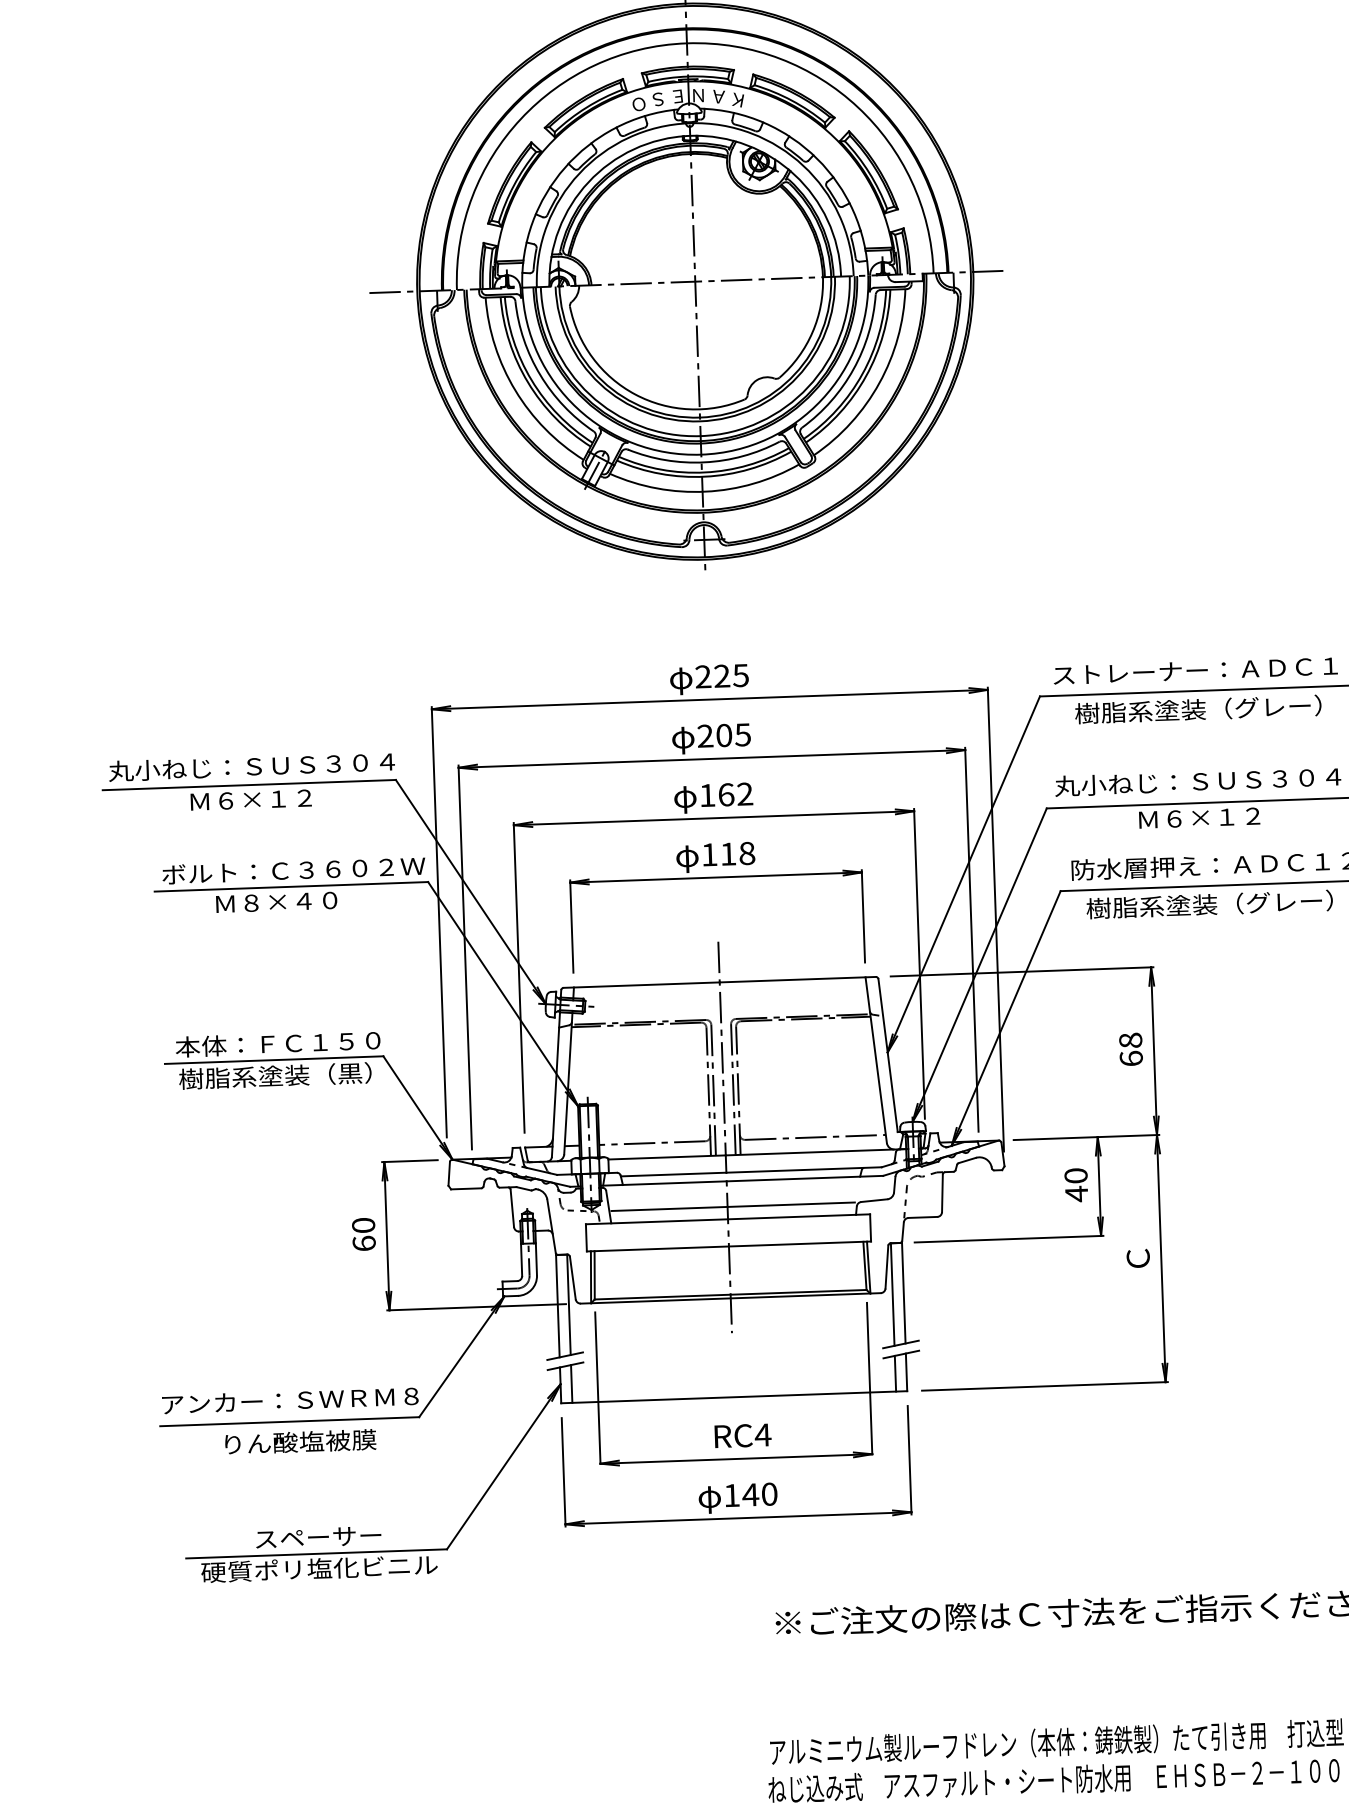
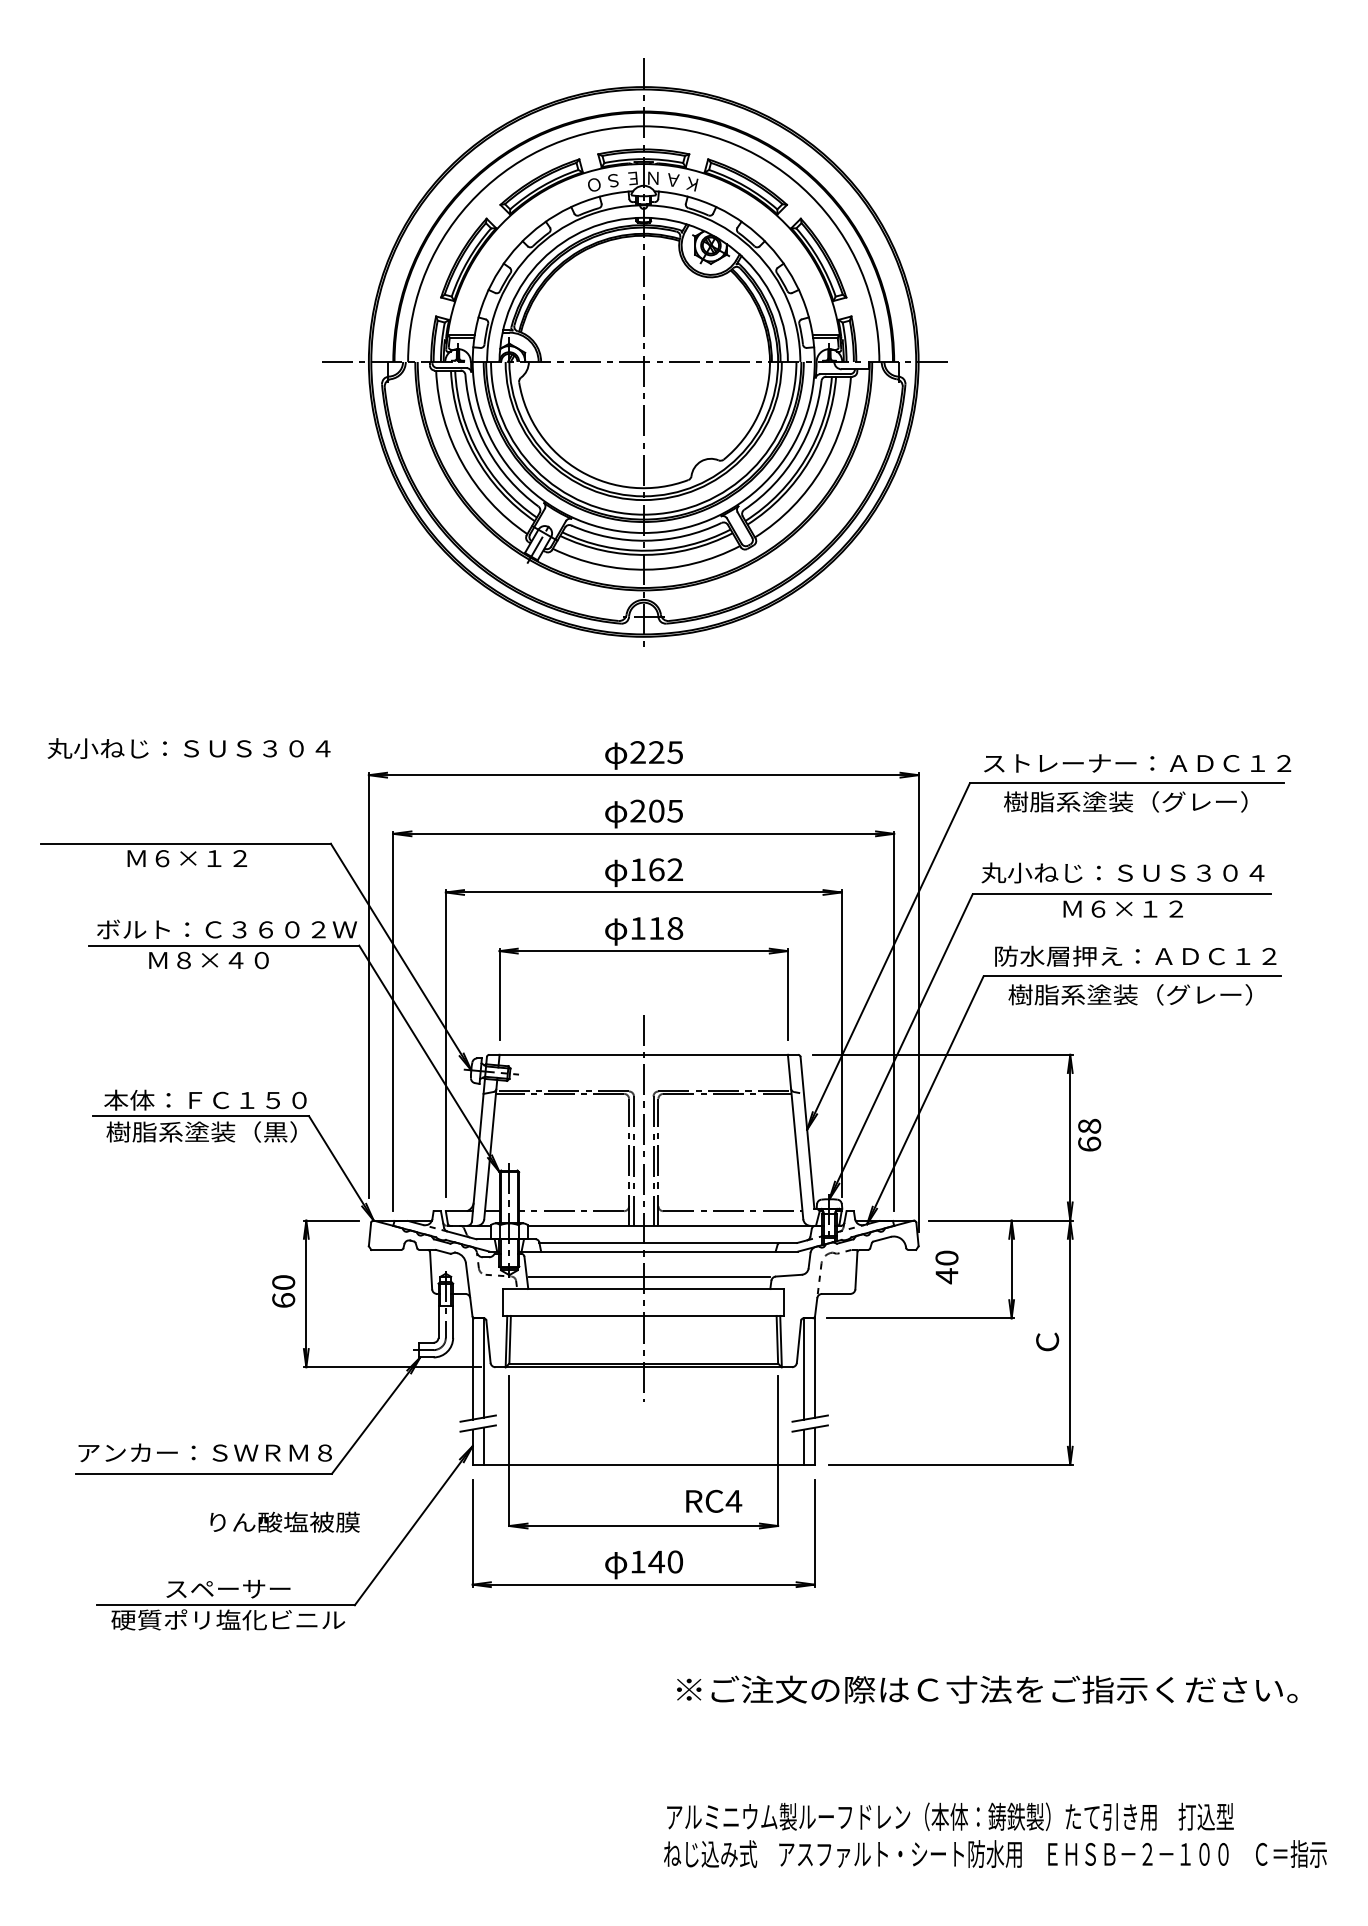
text: (251, 766) -> (188, 748), moved
text: (1130, 1048) -> (1089, 1134), moved
text: (1075, 1185) -> (946, 1267), moved
text: (743, 1434) -> (714, 1500), moved
text: (300, 1441) -> (284, 1521), moved

